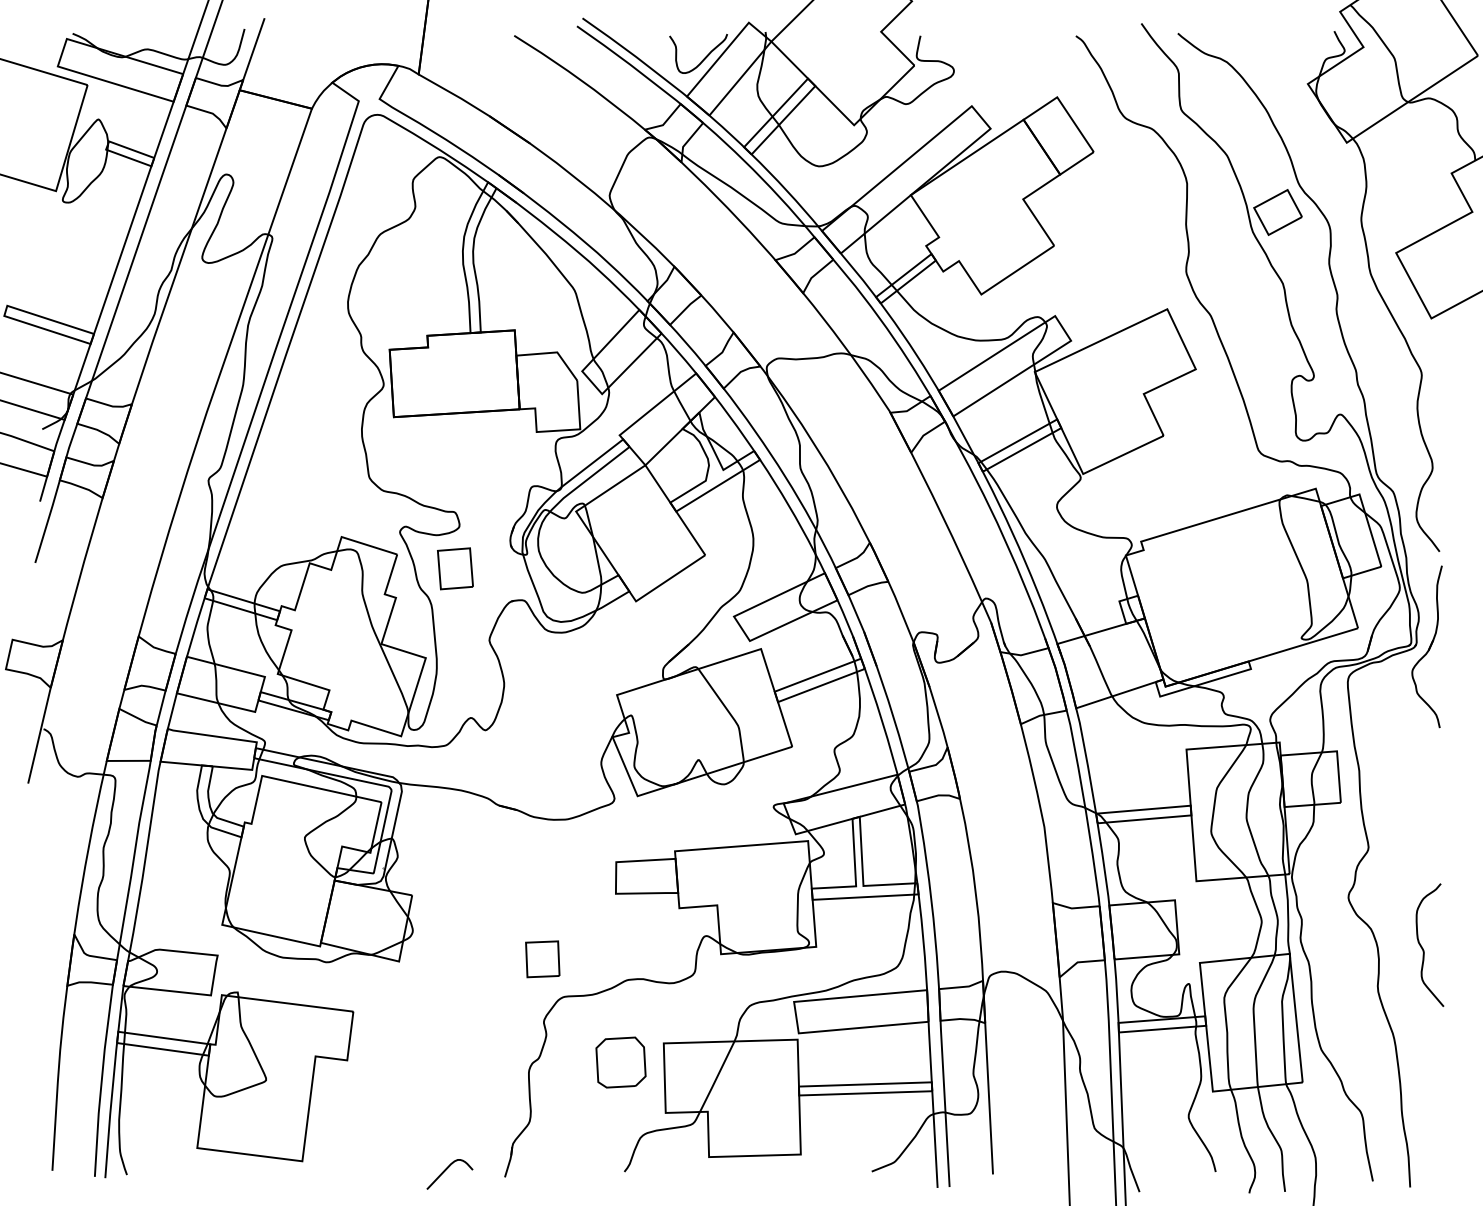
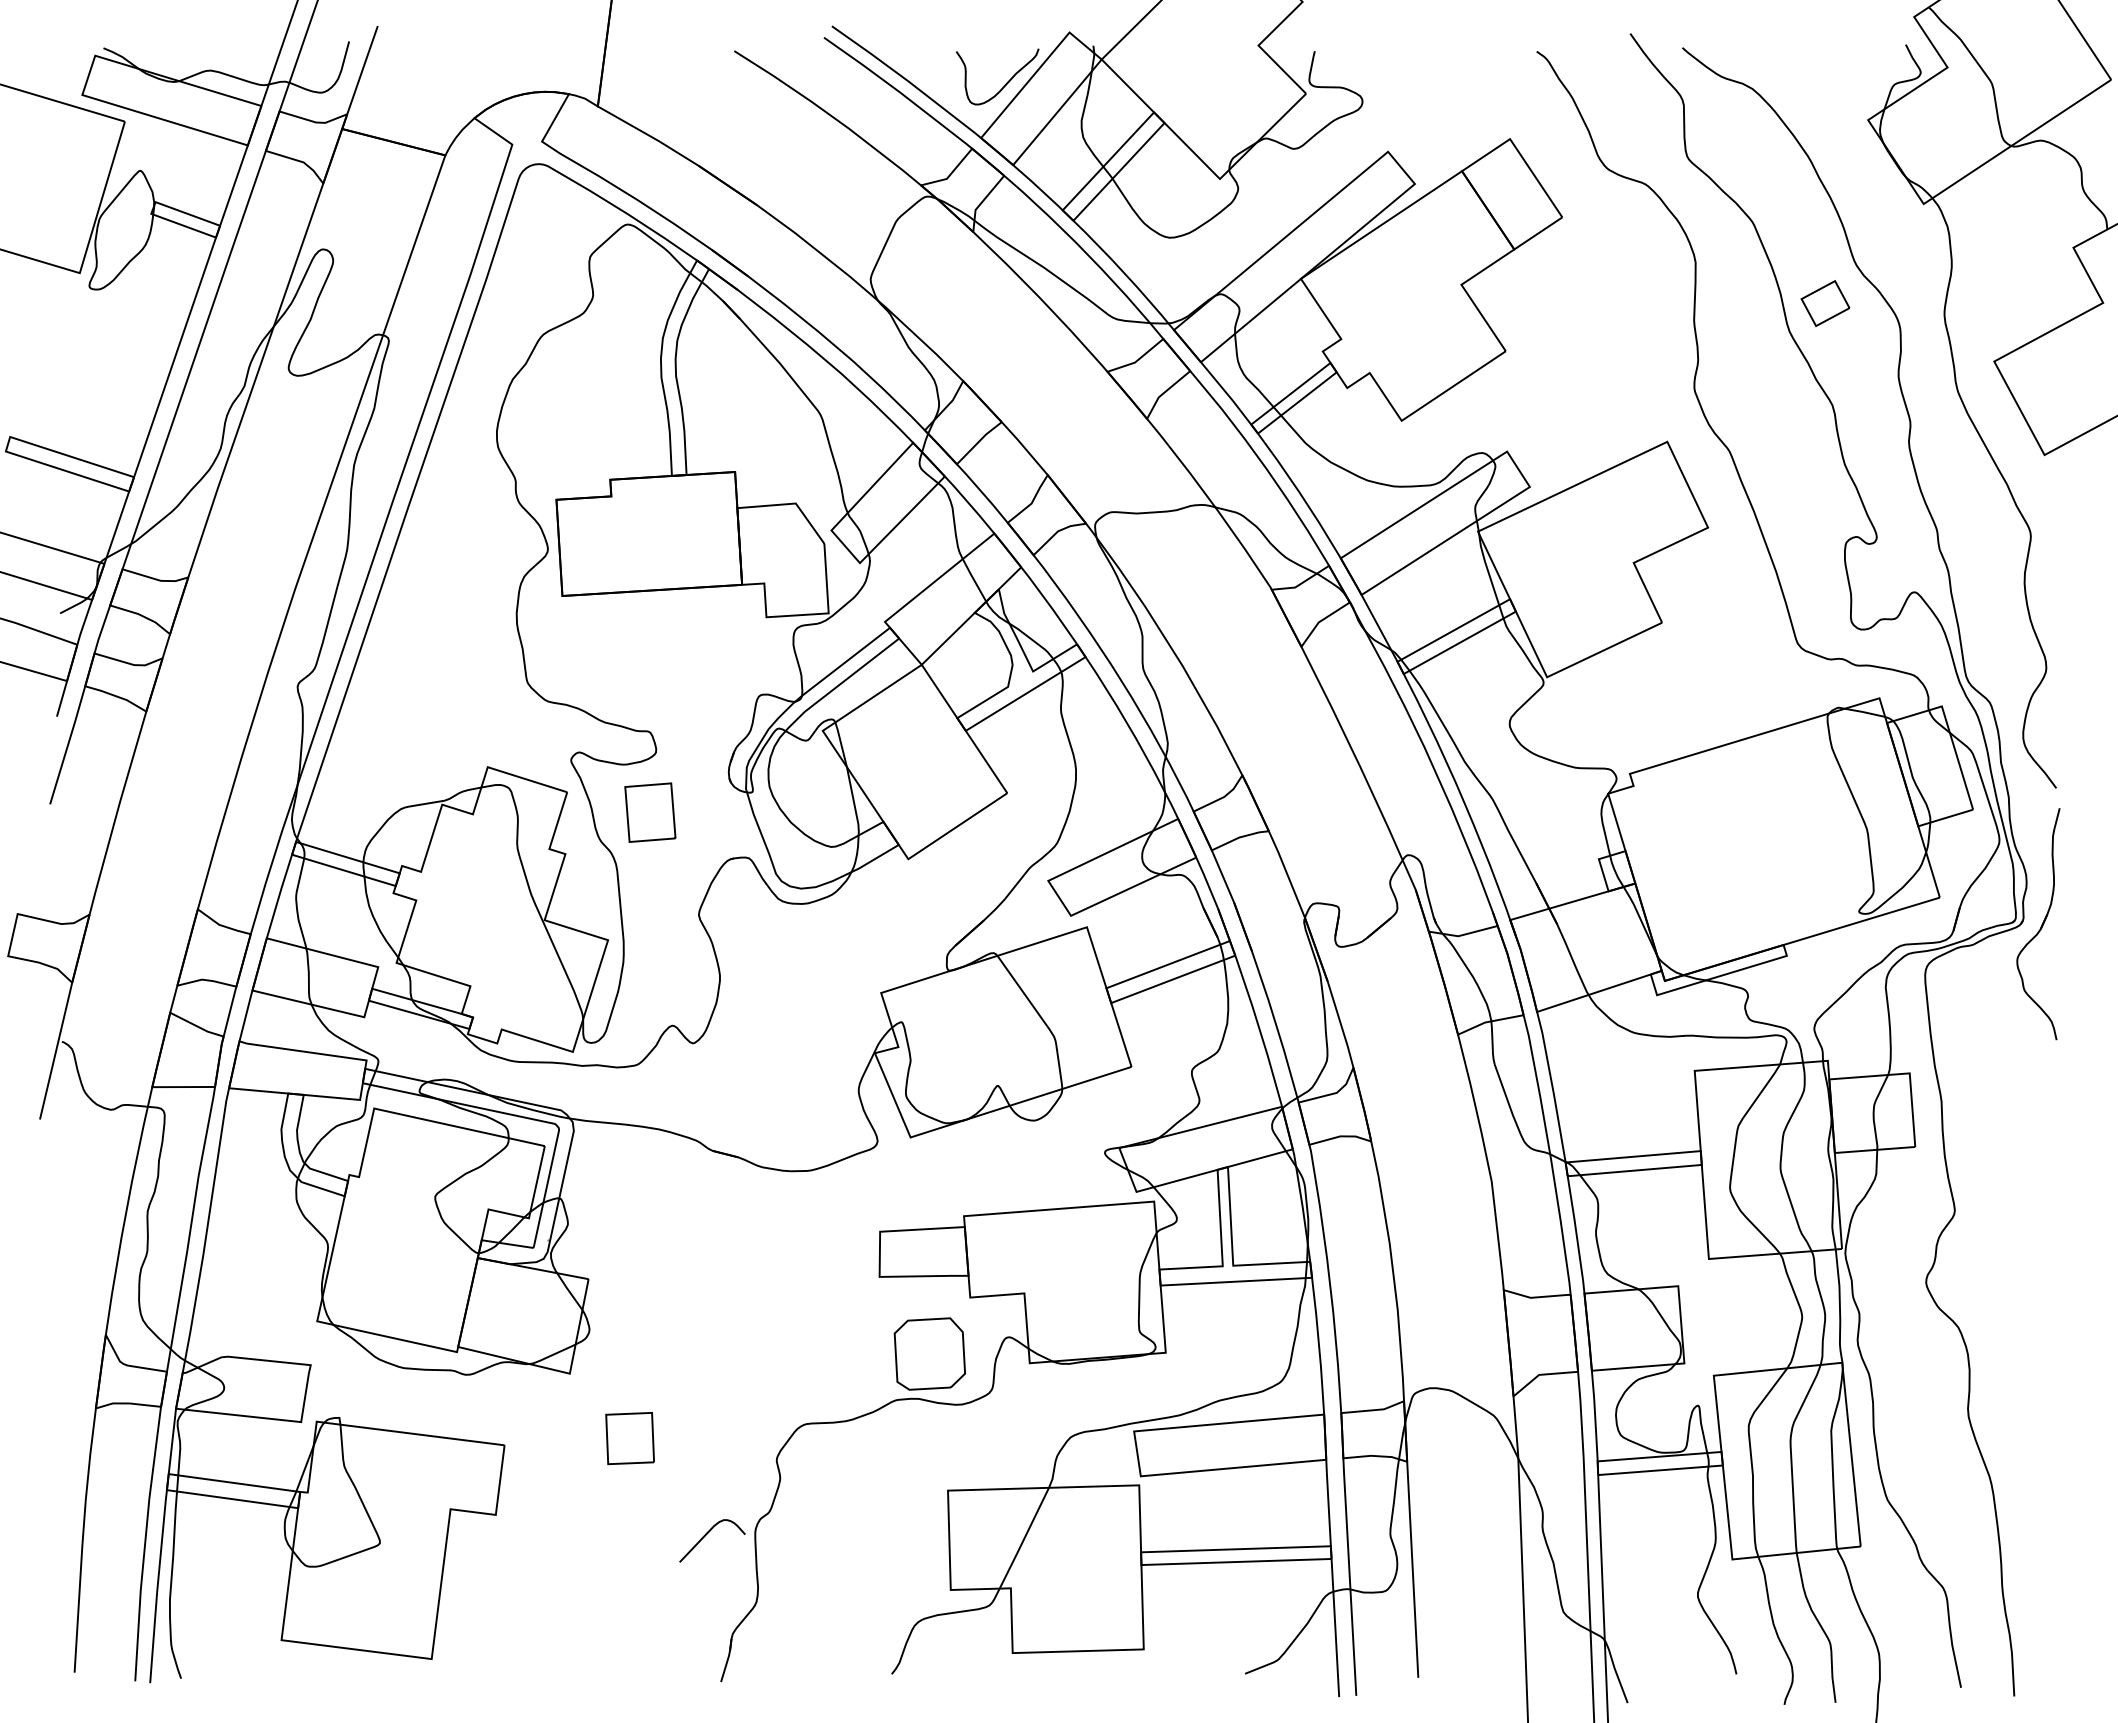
part: (1278, 212) -> (1825, 303), size x0.7
curve: (1422, 948) -> (2032, 1354), removed
part: (542, 959) -> (629, 1438), moved
part: (620, 1062) -> (929, 1353), moved
curve: (446, 1170) -> (707, 1534), moved

